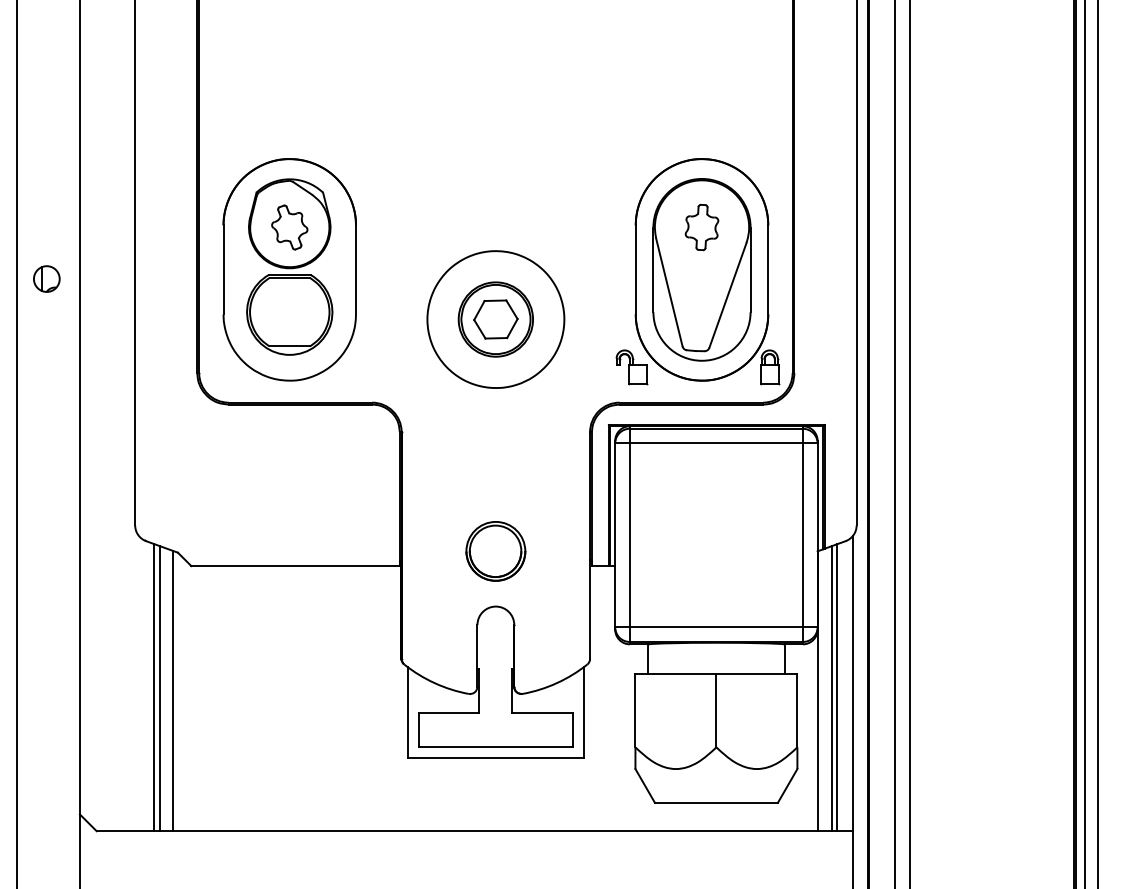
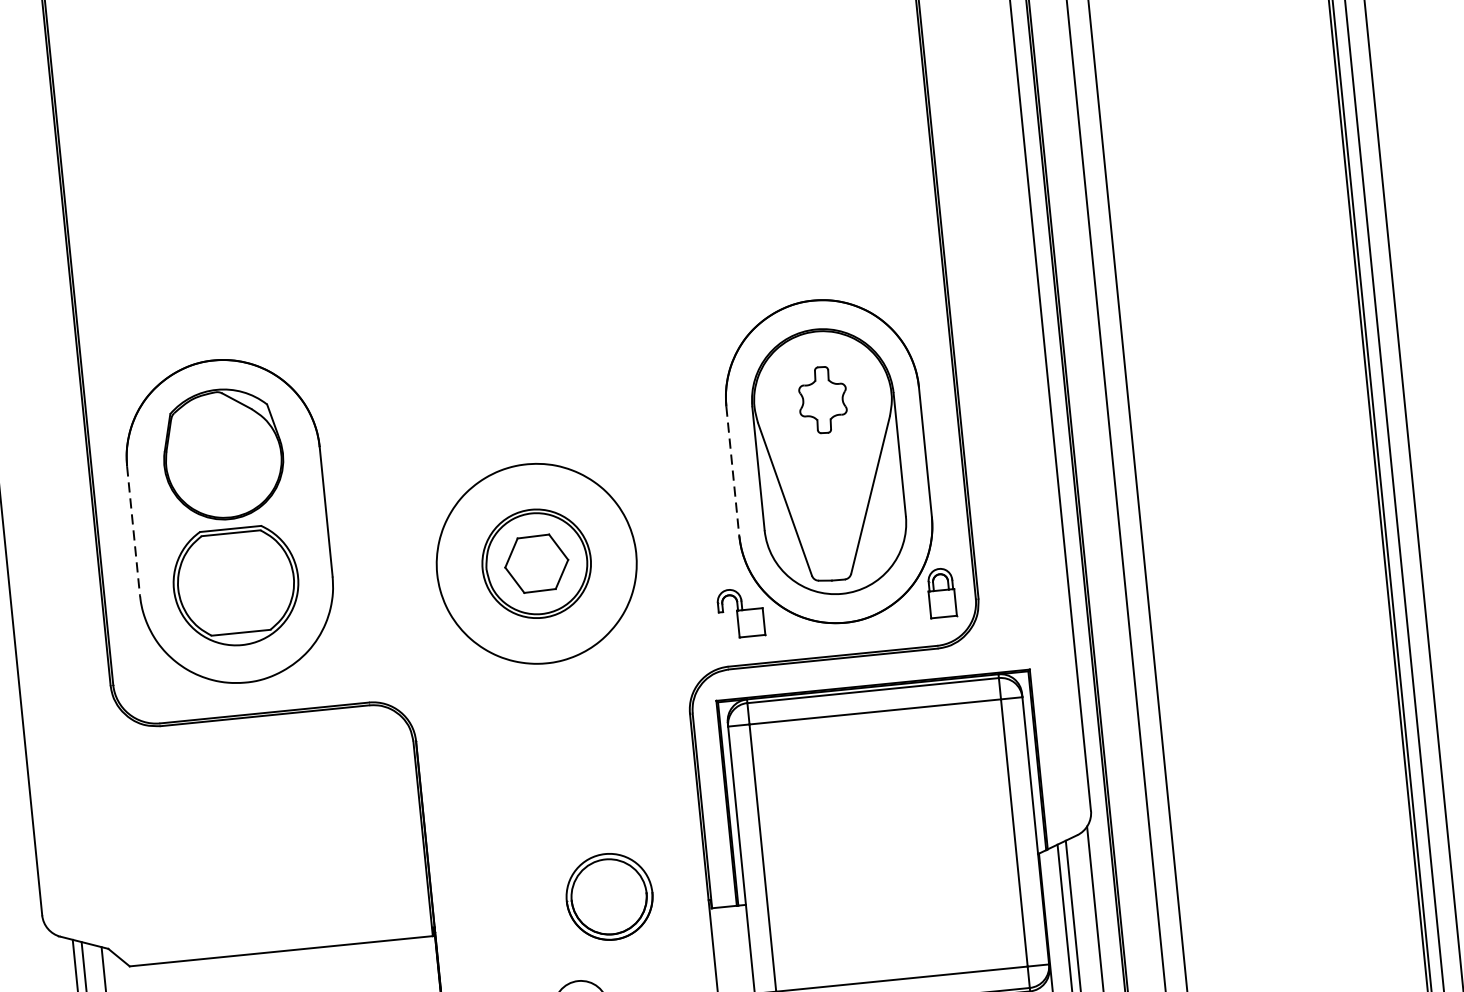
part: (289, 227) -> (223, 459), removed
line: (223, 269) -> (133, 530), solid -> dashed
line: (635, 269) -> (732, 470), solid -> dashed
part: (495, 551) -> (609, 897), moved

